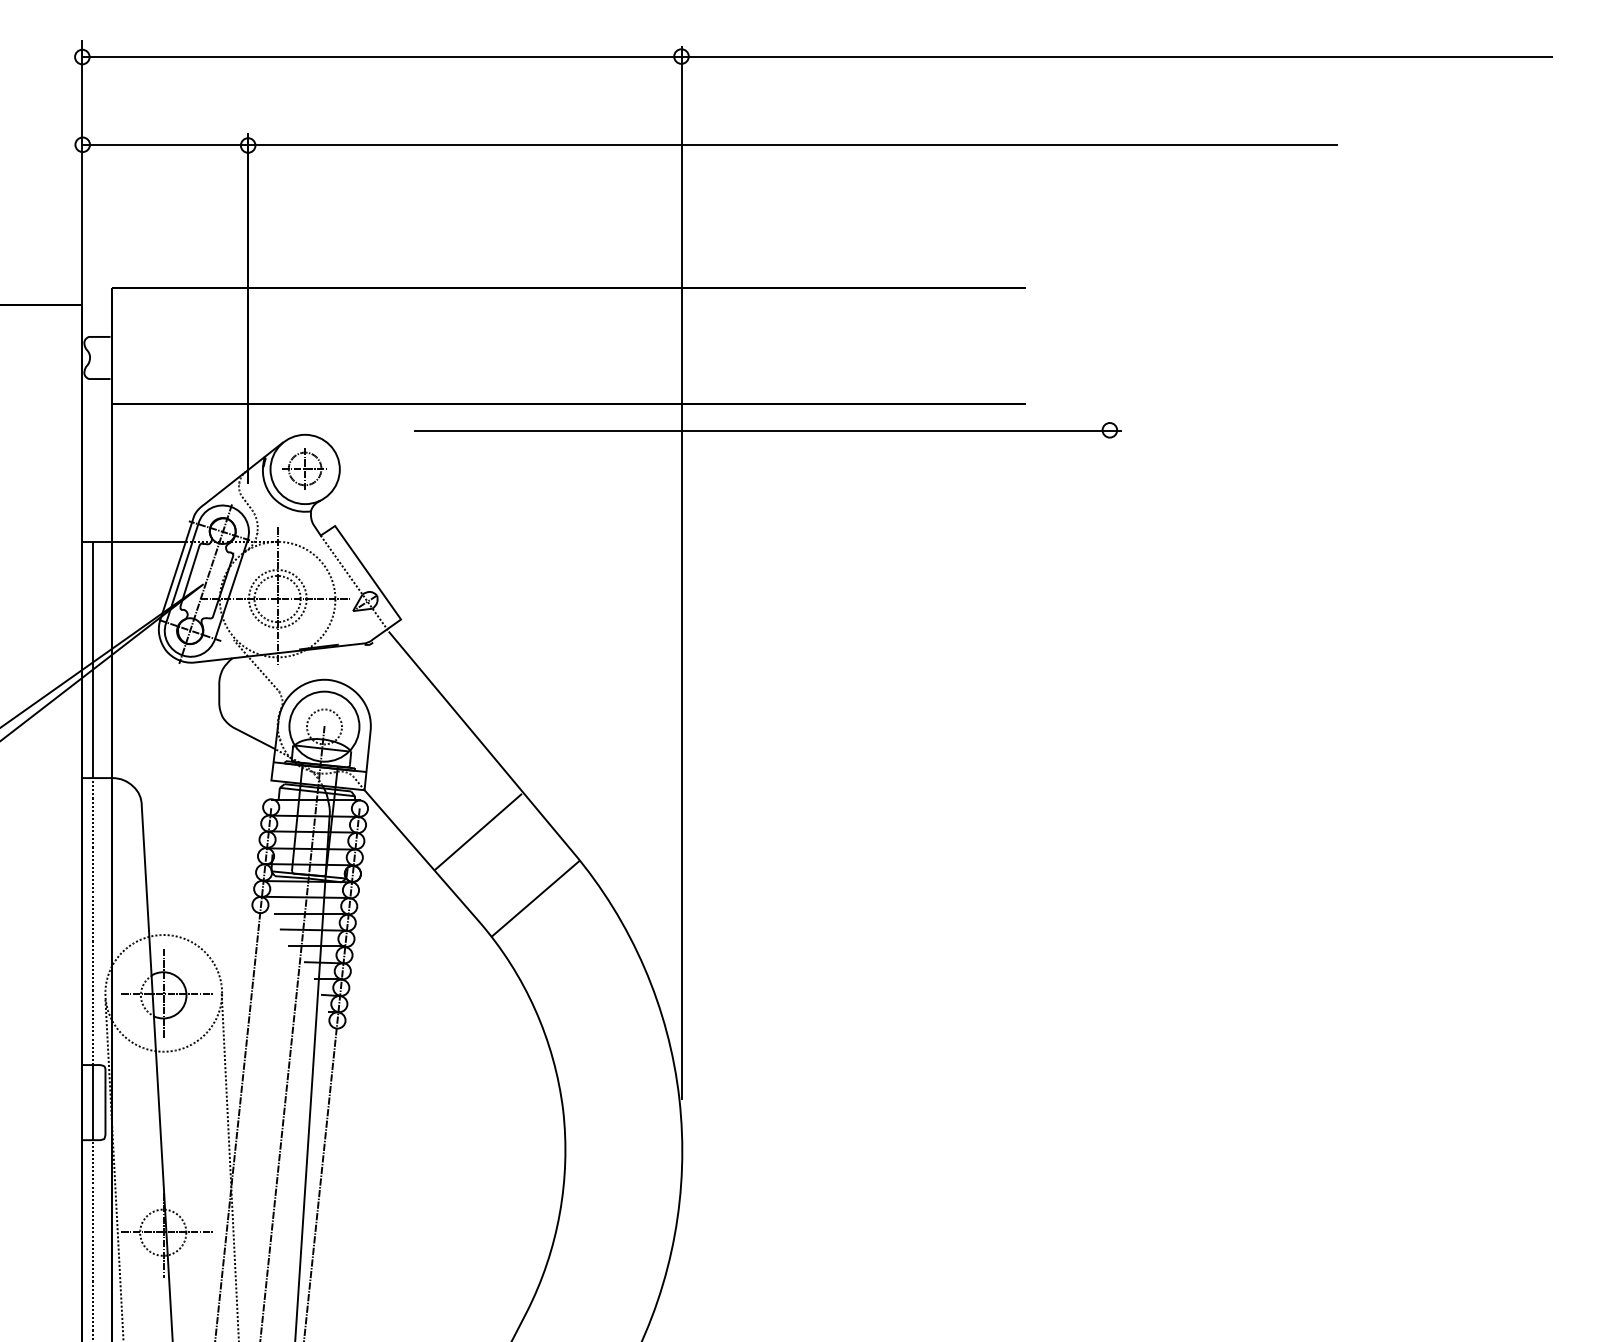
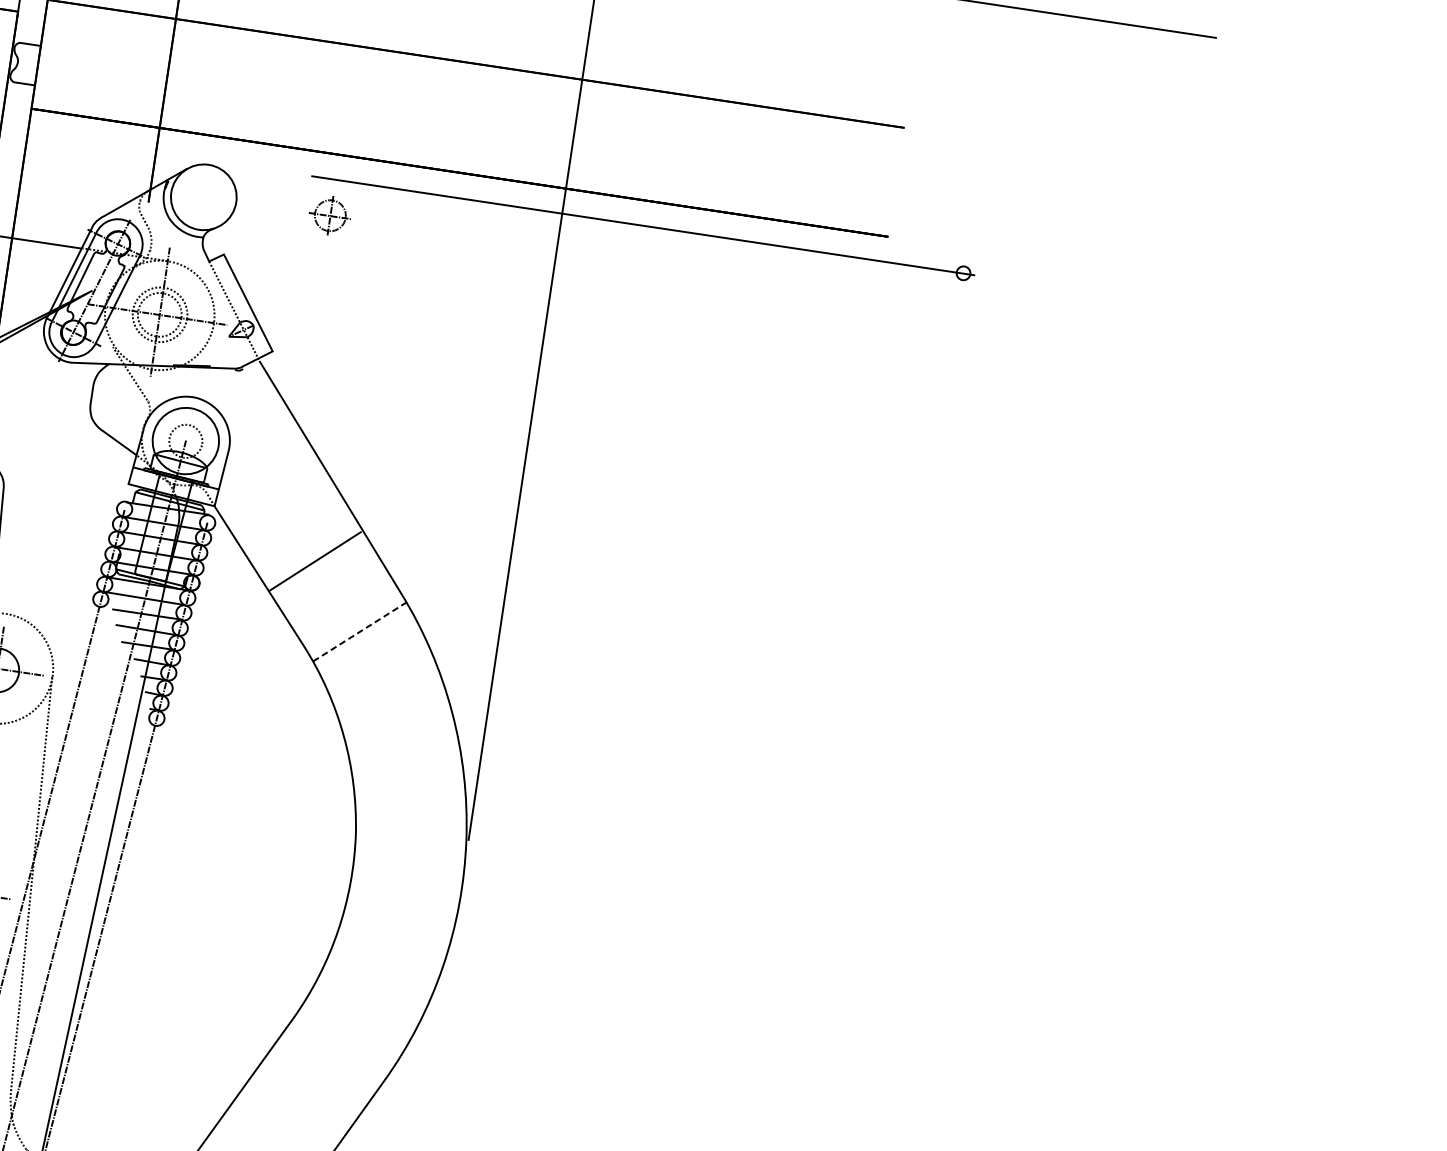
part: (304, 468) -> (329, 215), moved
line: (536, 898) -> (360, 631), solid -> dashed

